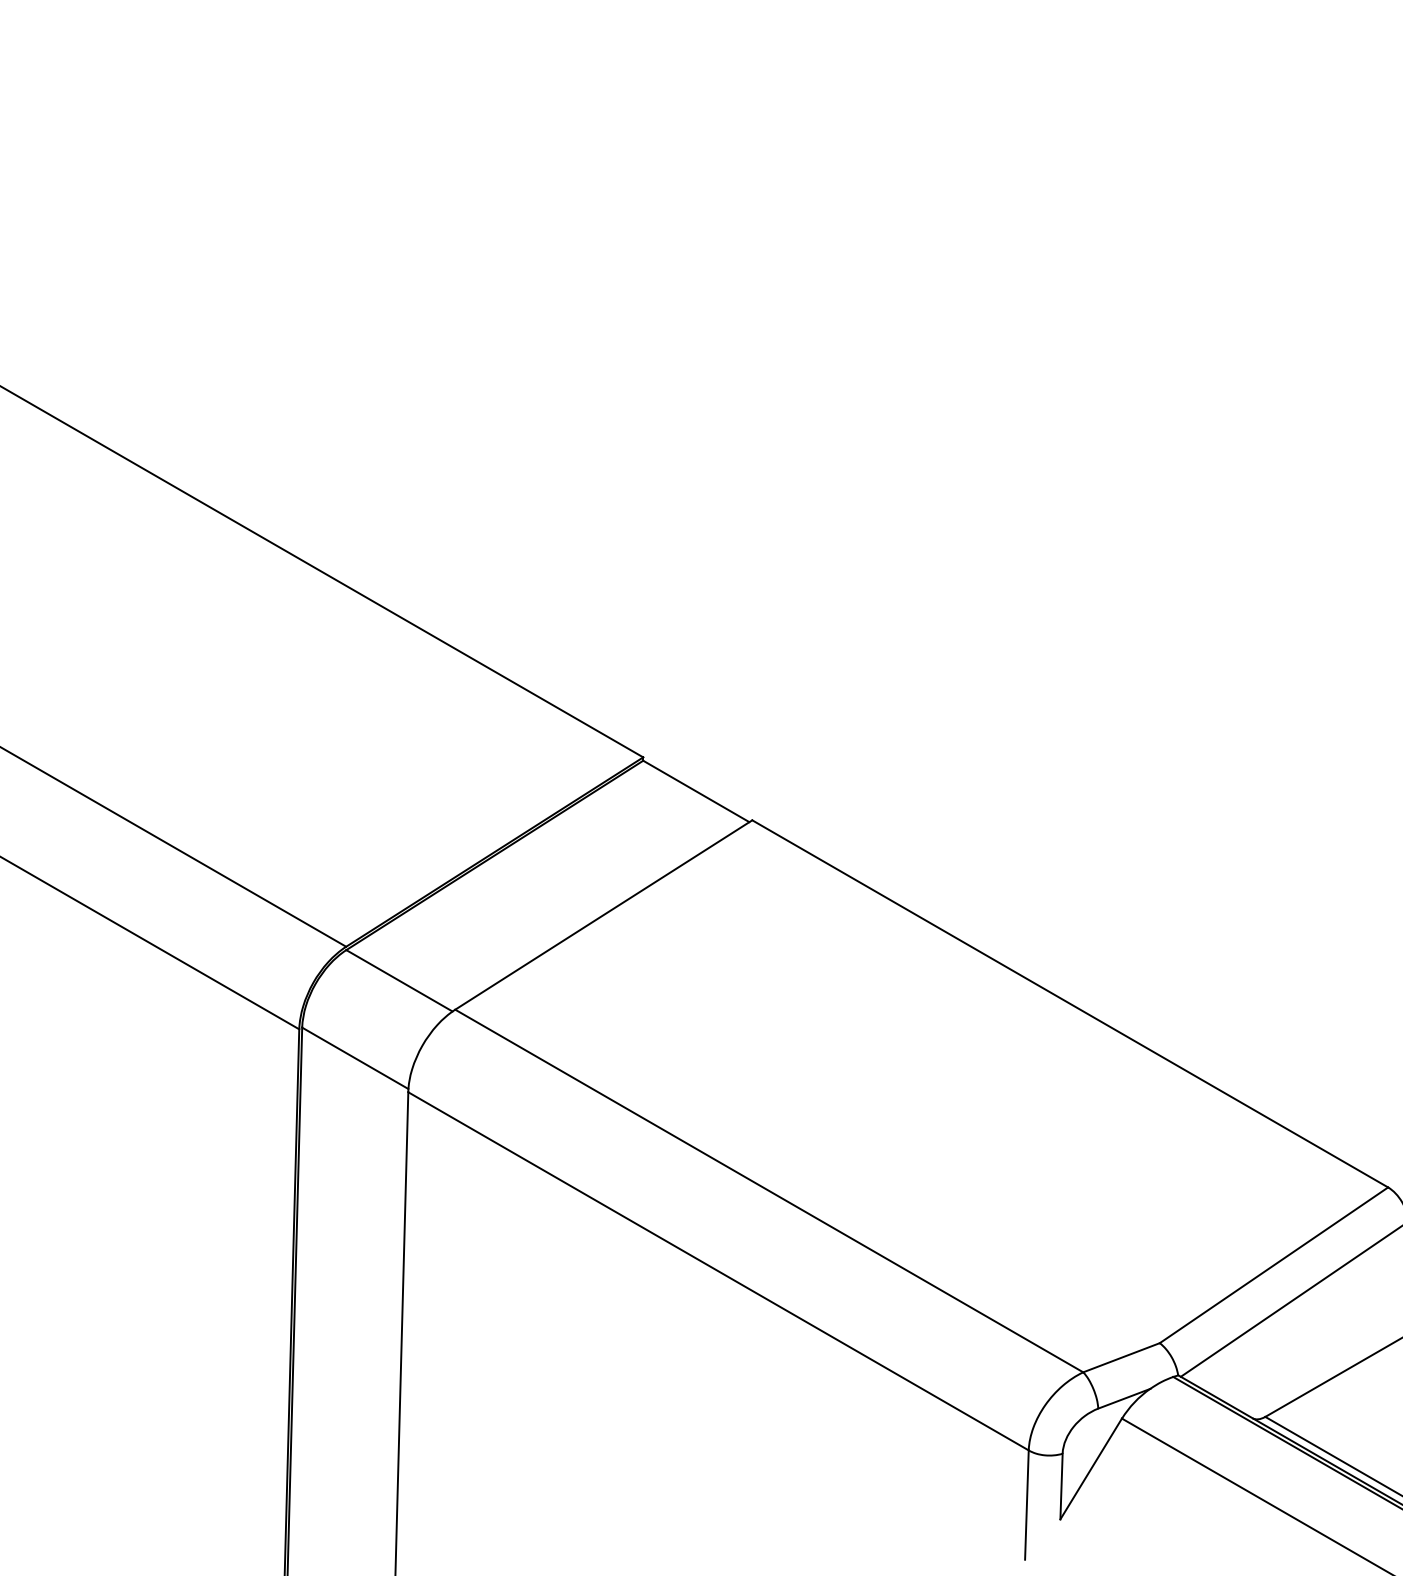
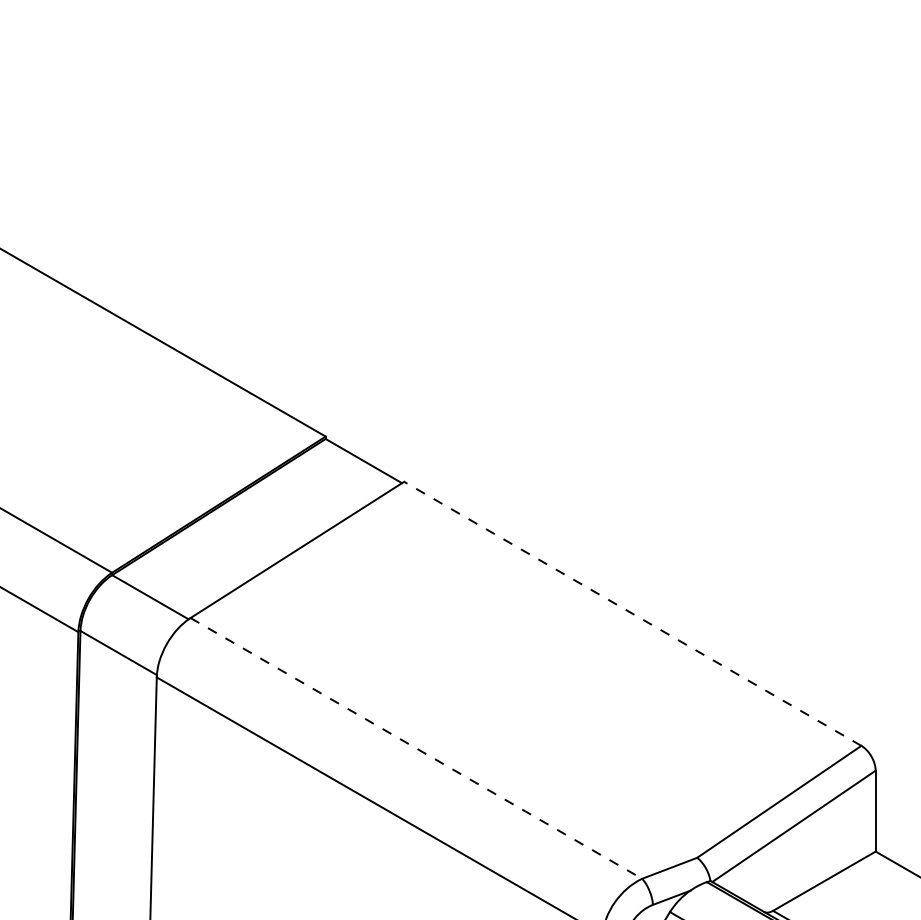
line: (1069, 1003) -> (632, 613), solid -> dashed
line: (769, 1191) -> (416, 748), solid -> dashed

